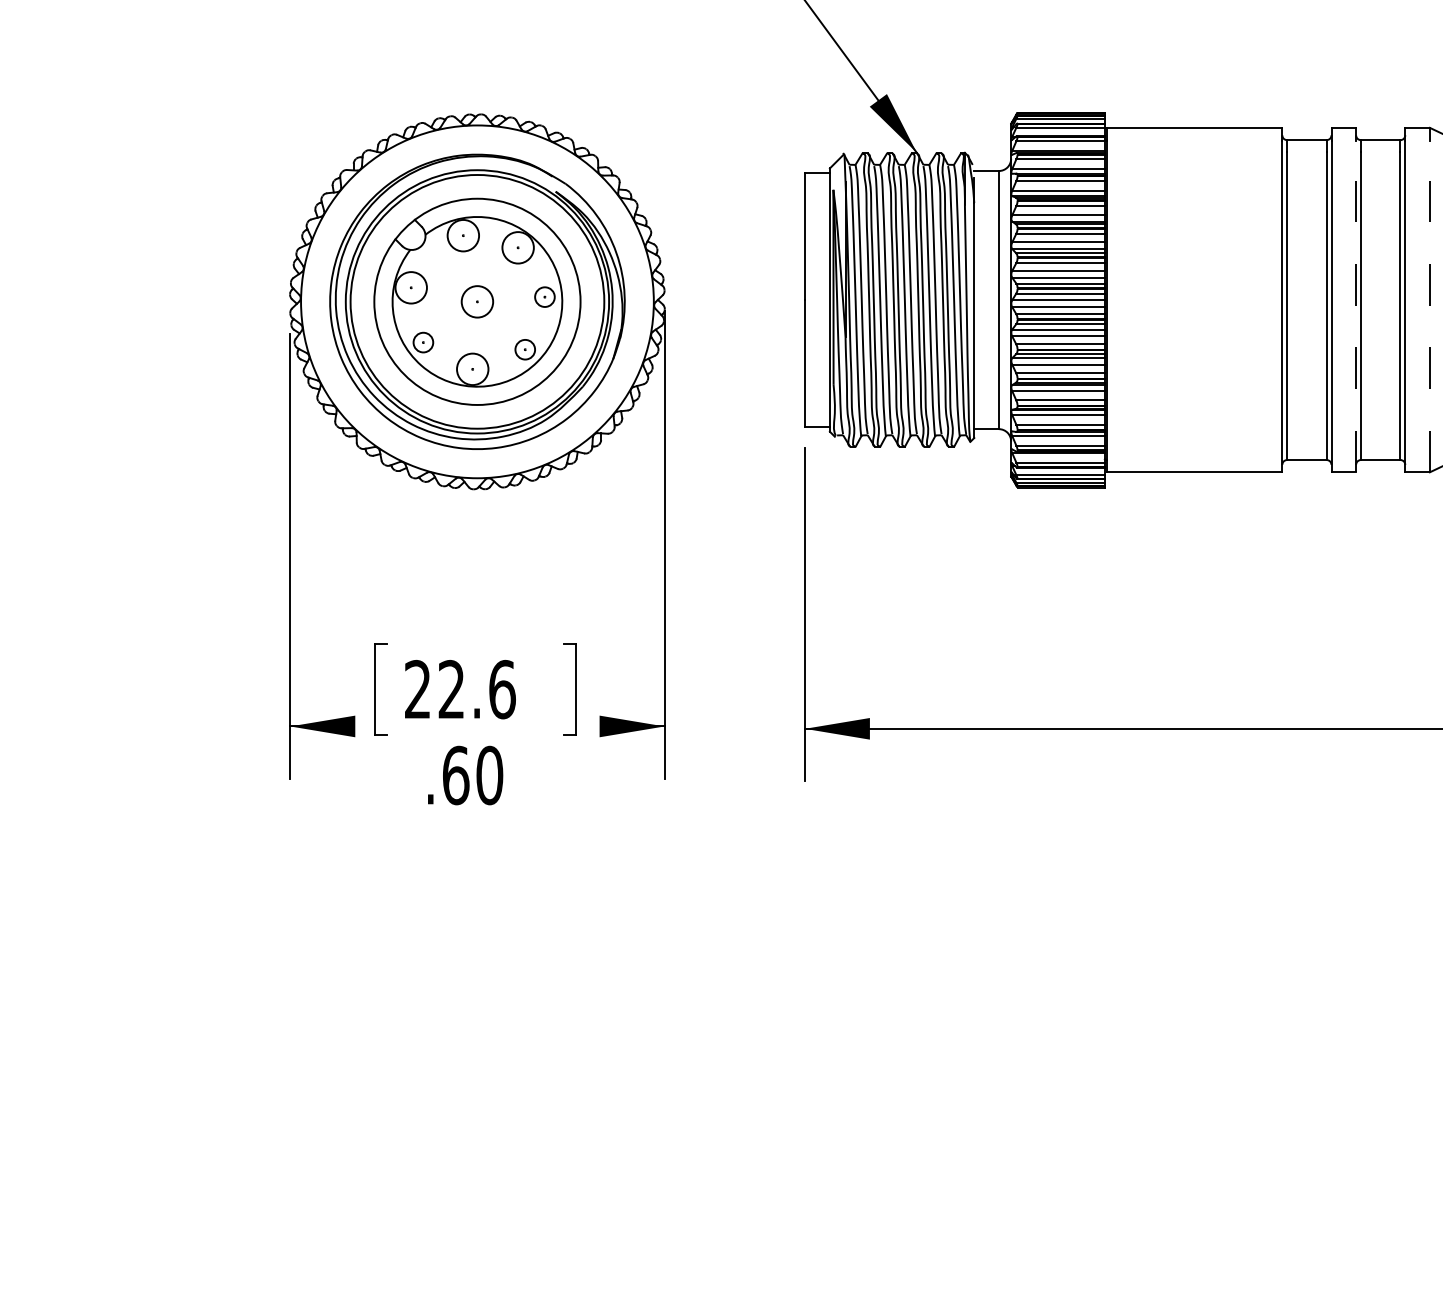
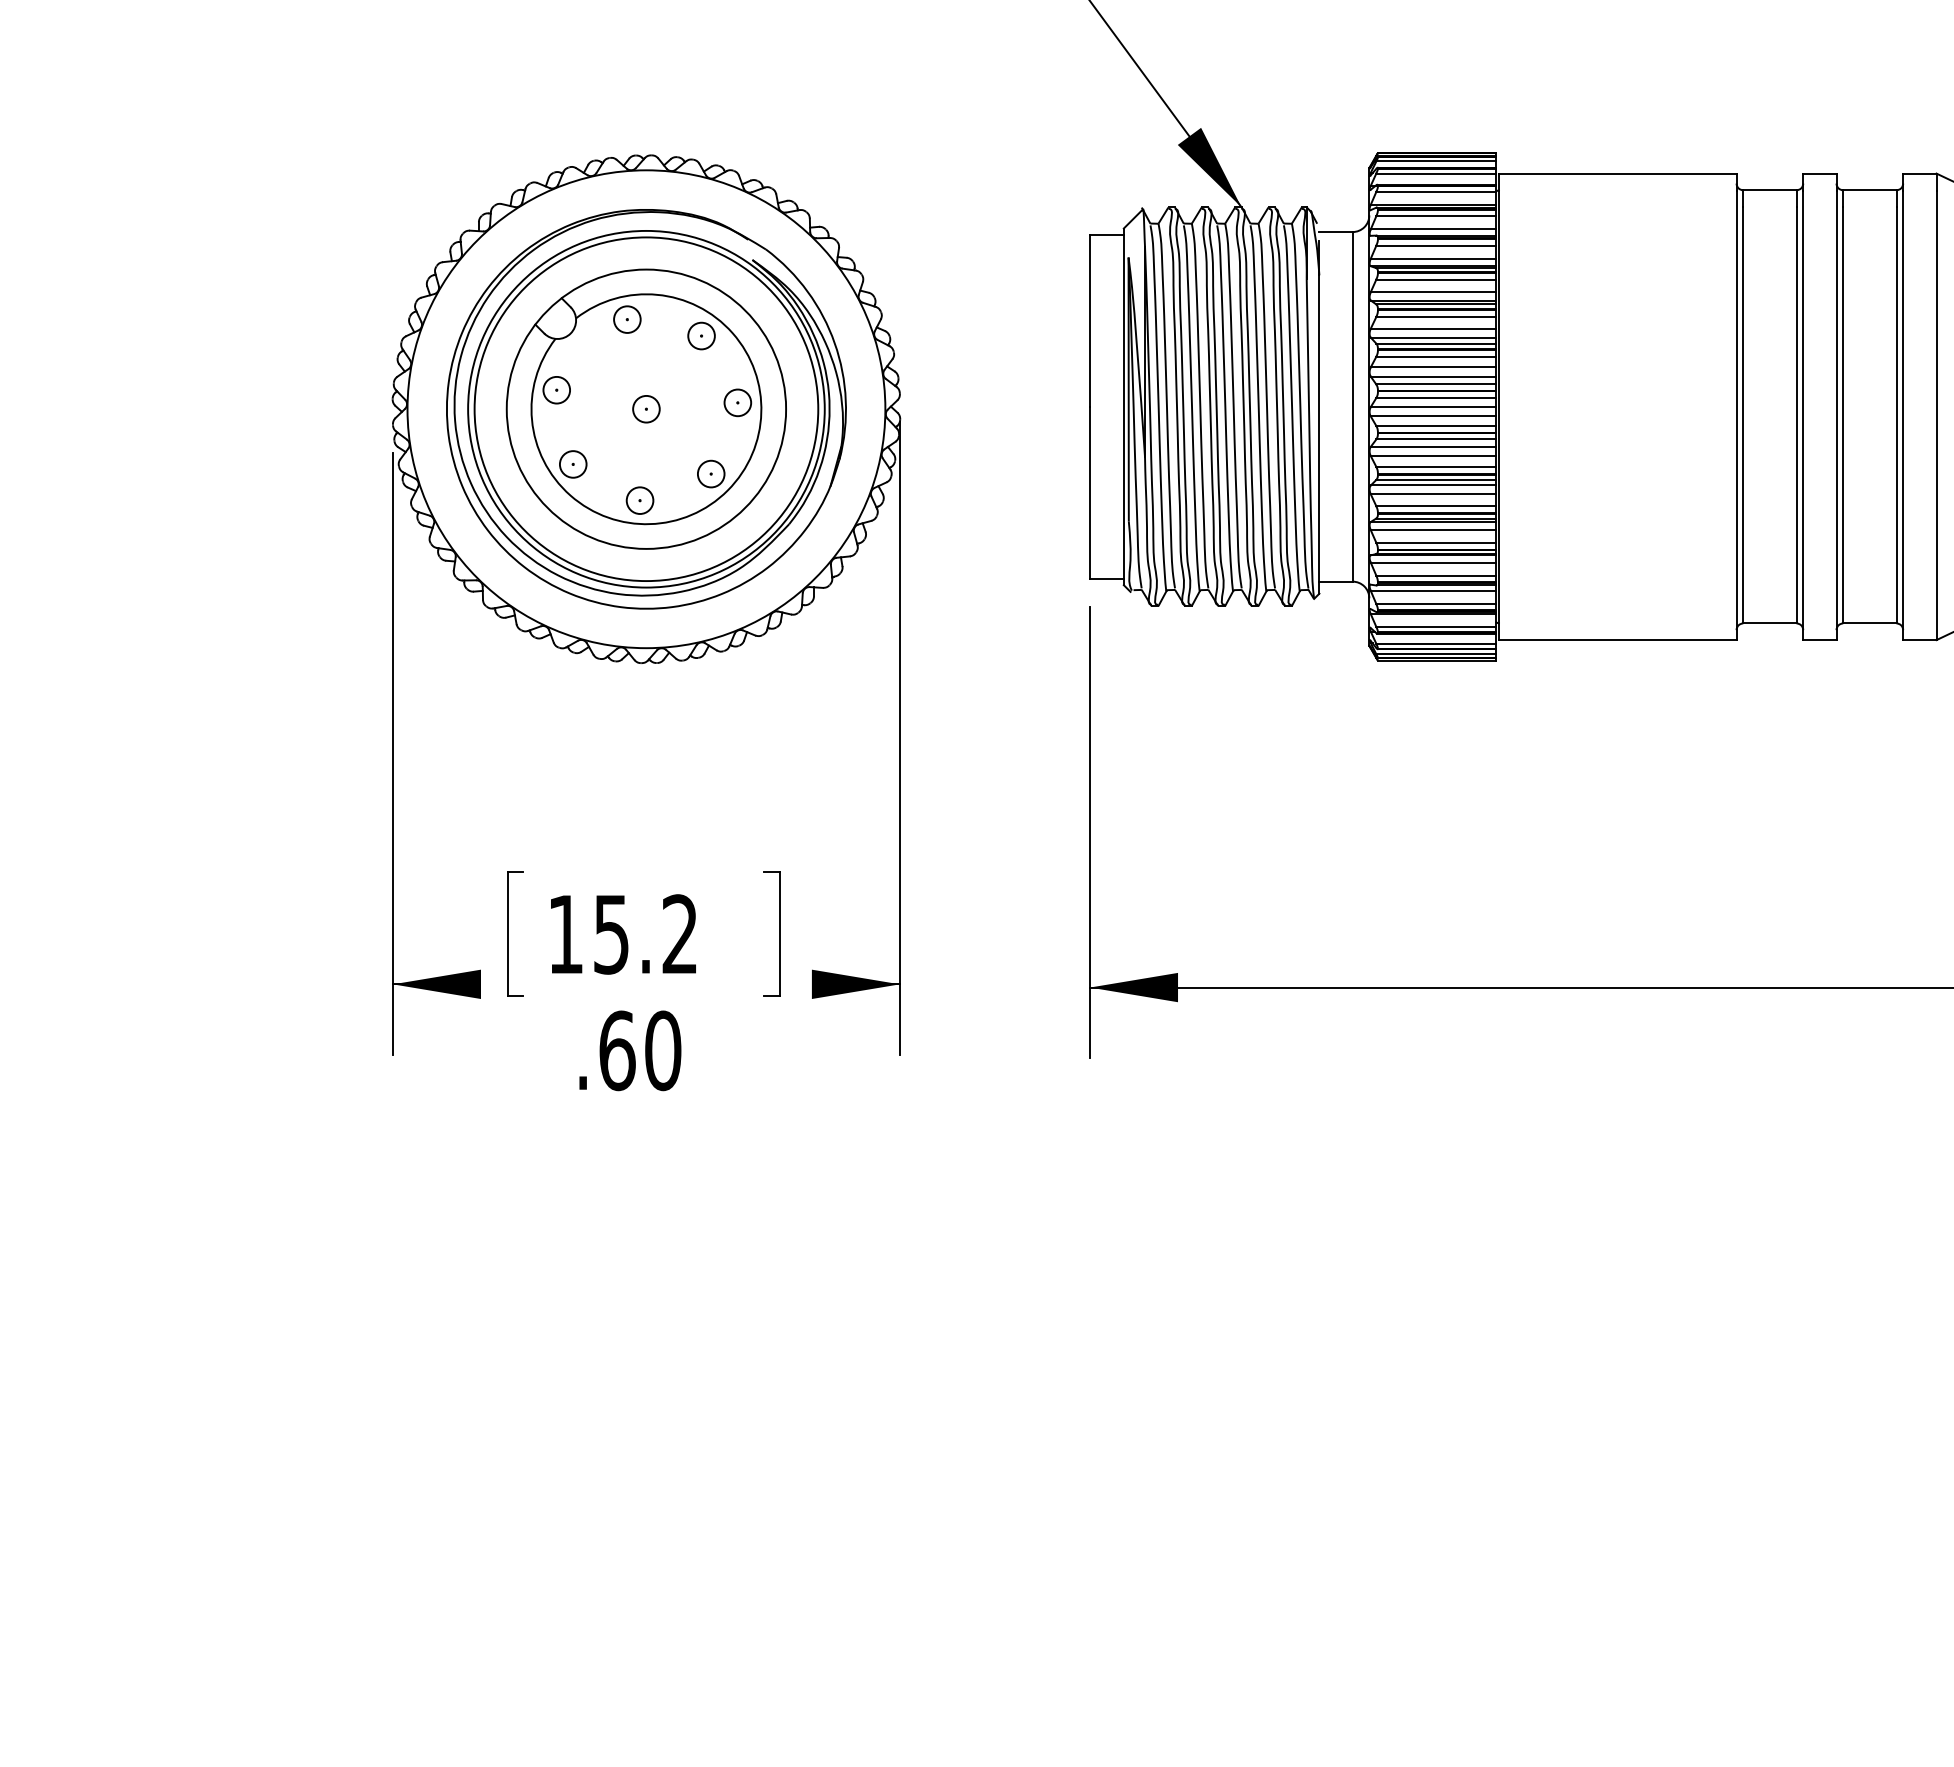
circle: (463, 235) -> (627, 319), size x0.62
circle: (518, 247) -> (701, 335), size x0.62
circle: (411, 287) -> (556, 389), size x0.62
circle: (477, 301) -> (646, 408), size x0.62
line: (1356, 306) -> (1836, 415), dashed -> solid
line: (1429, 306) -> (1936, 415), dashed -> solid
circle: (472, 369) -> (639, 500), size x0.62
text: (460, 689) -> (623, 934), 22.6 -> 15.2

